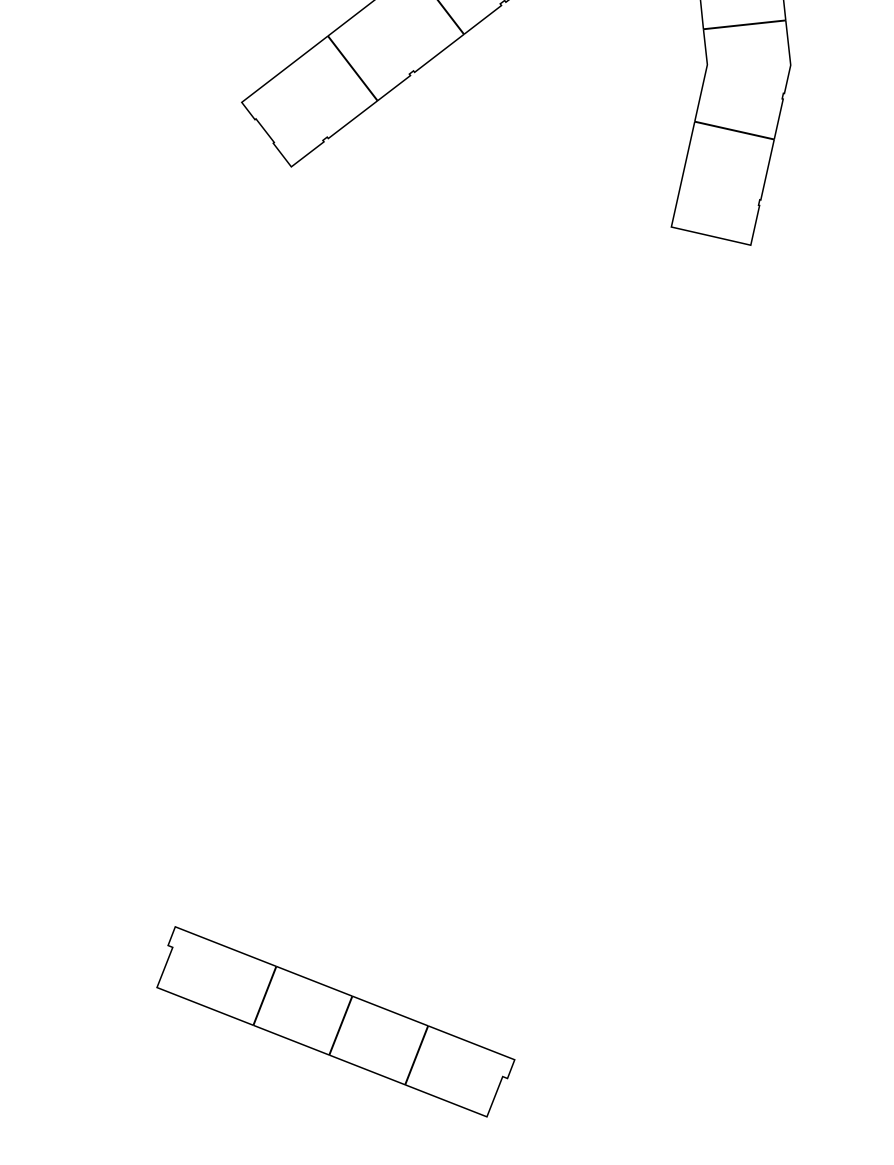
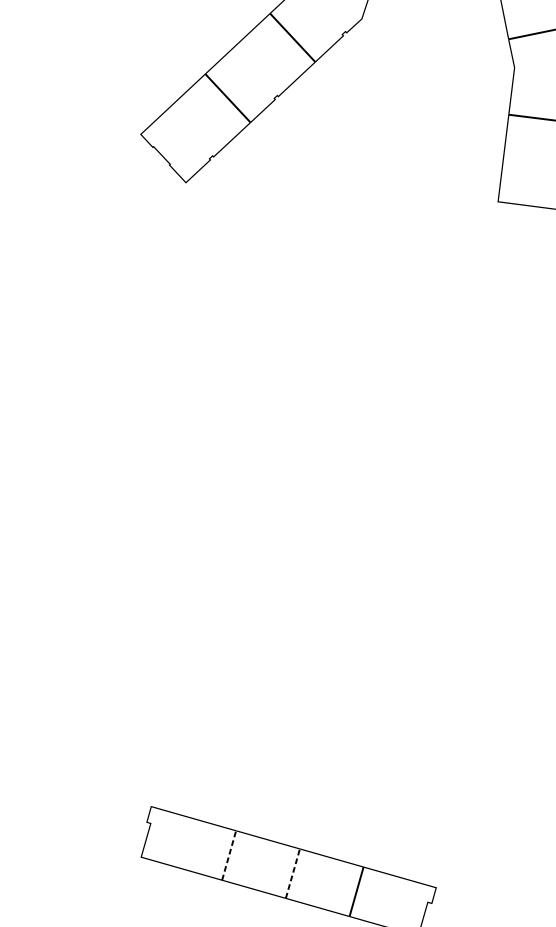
line: (264, 995) -> (228, 855), solid -> dashed
line: (340, 1025) -> (292, 873), solid -> dashed

